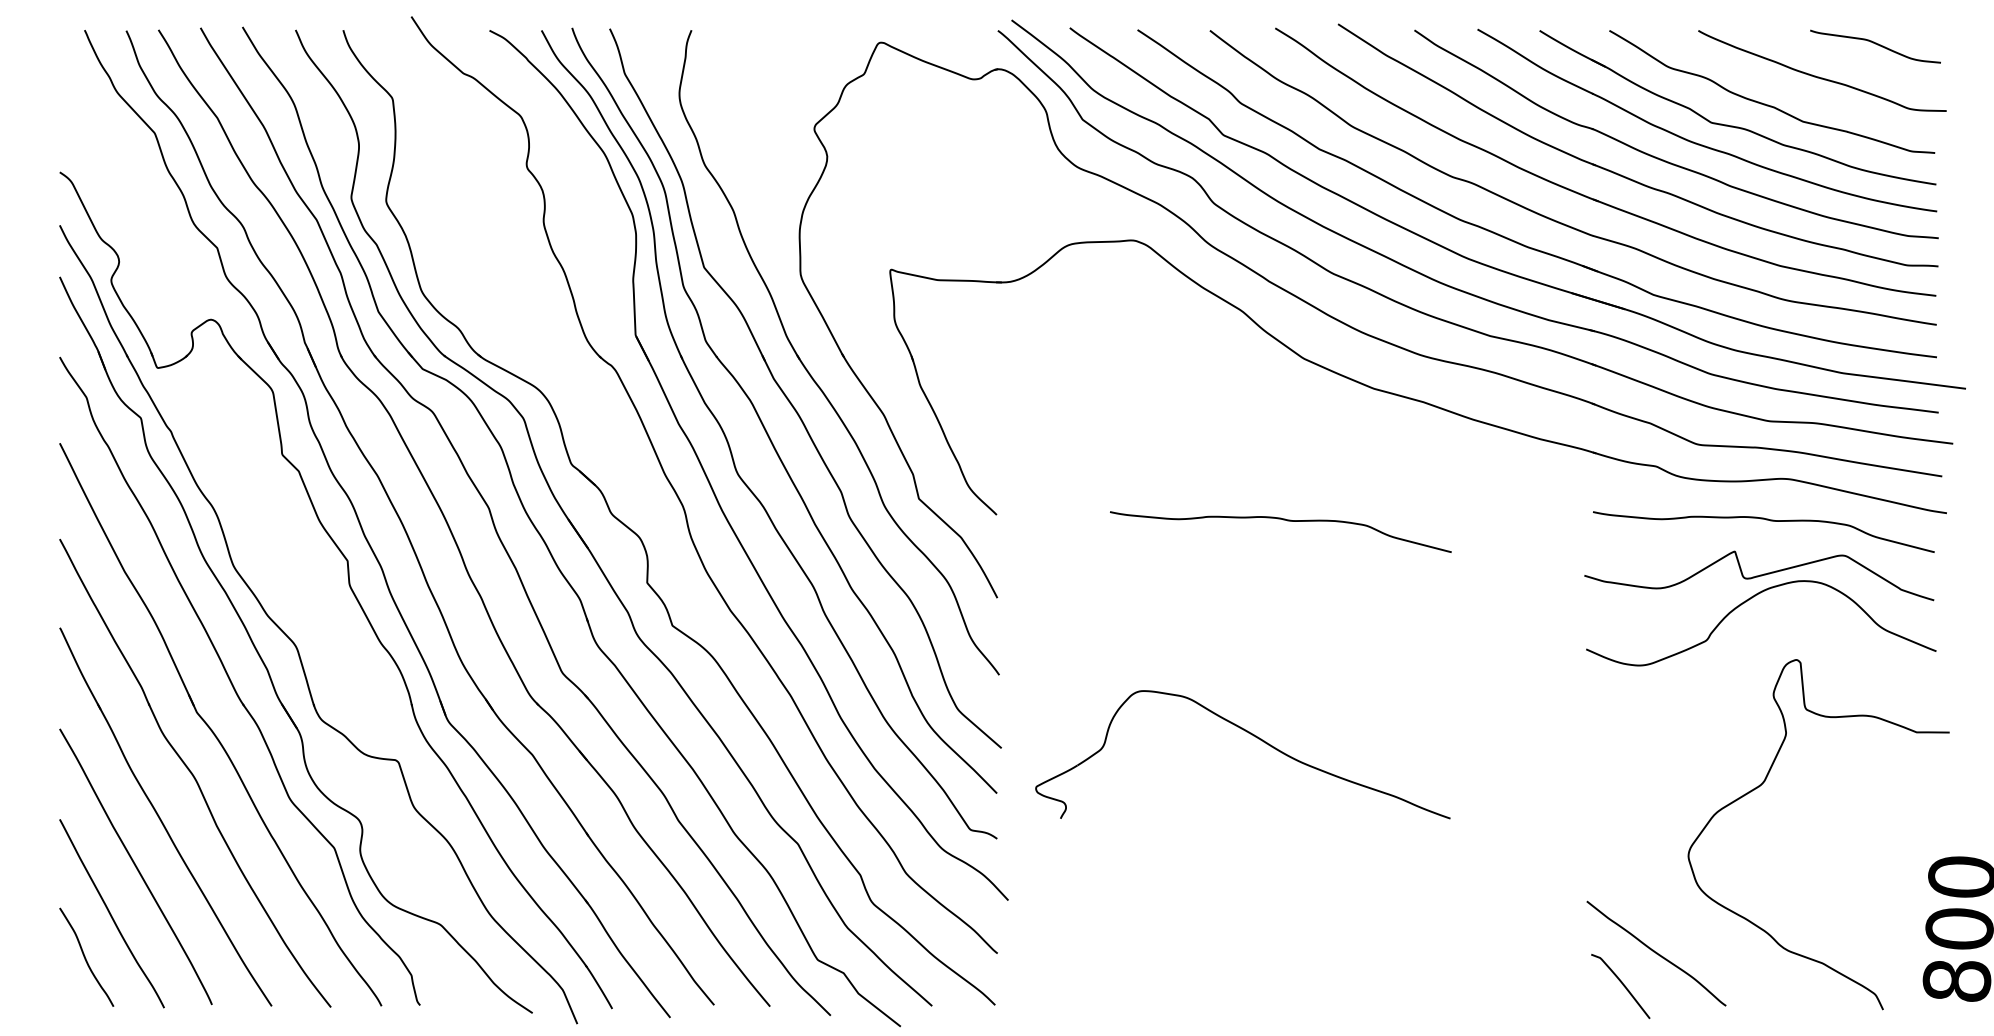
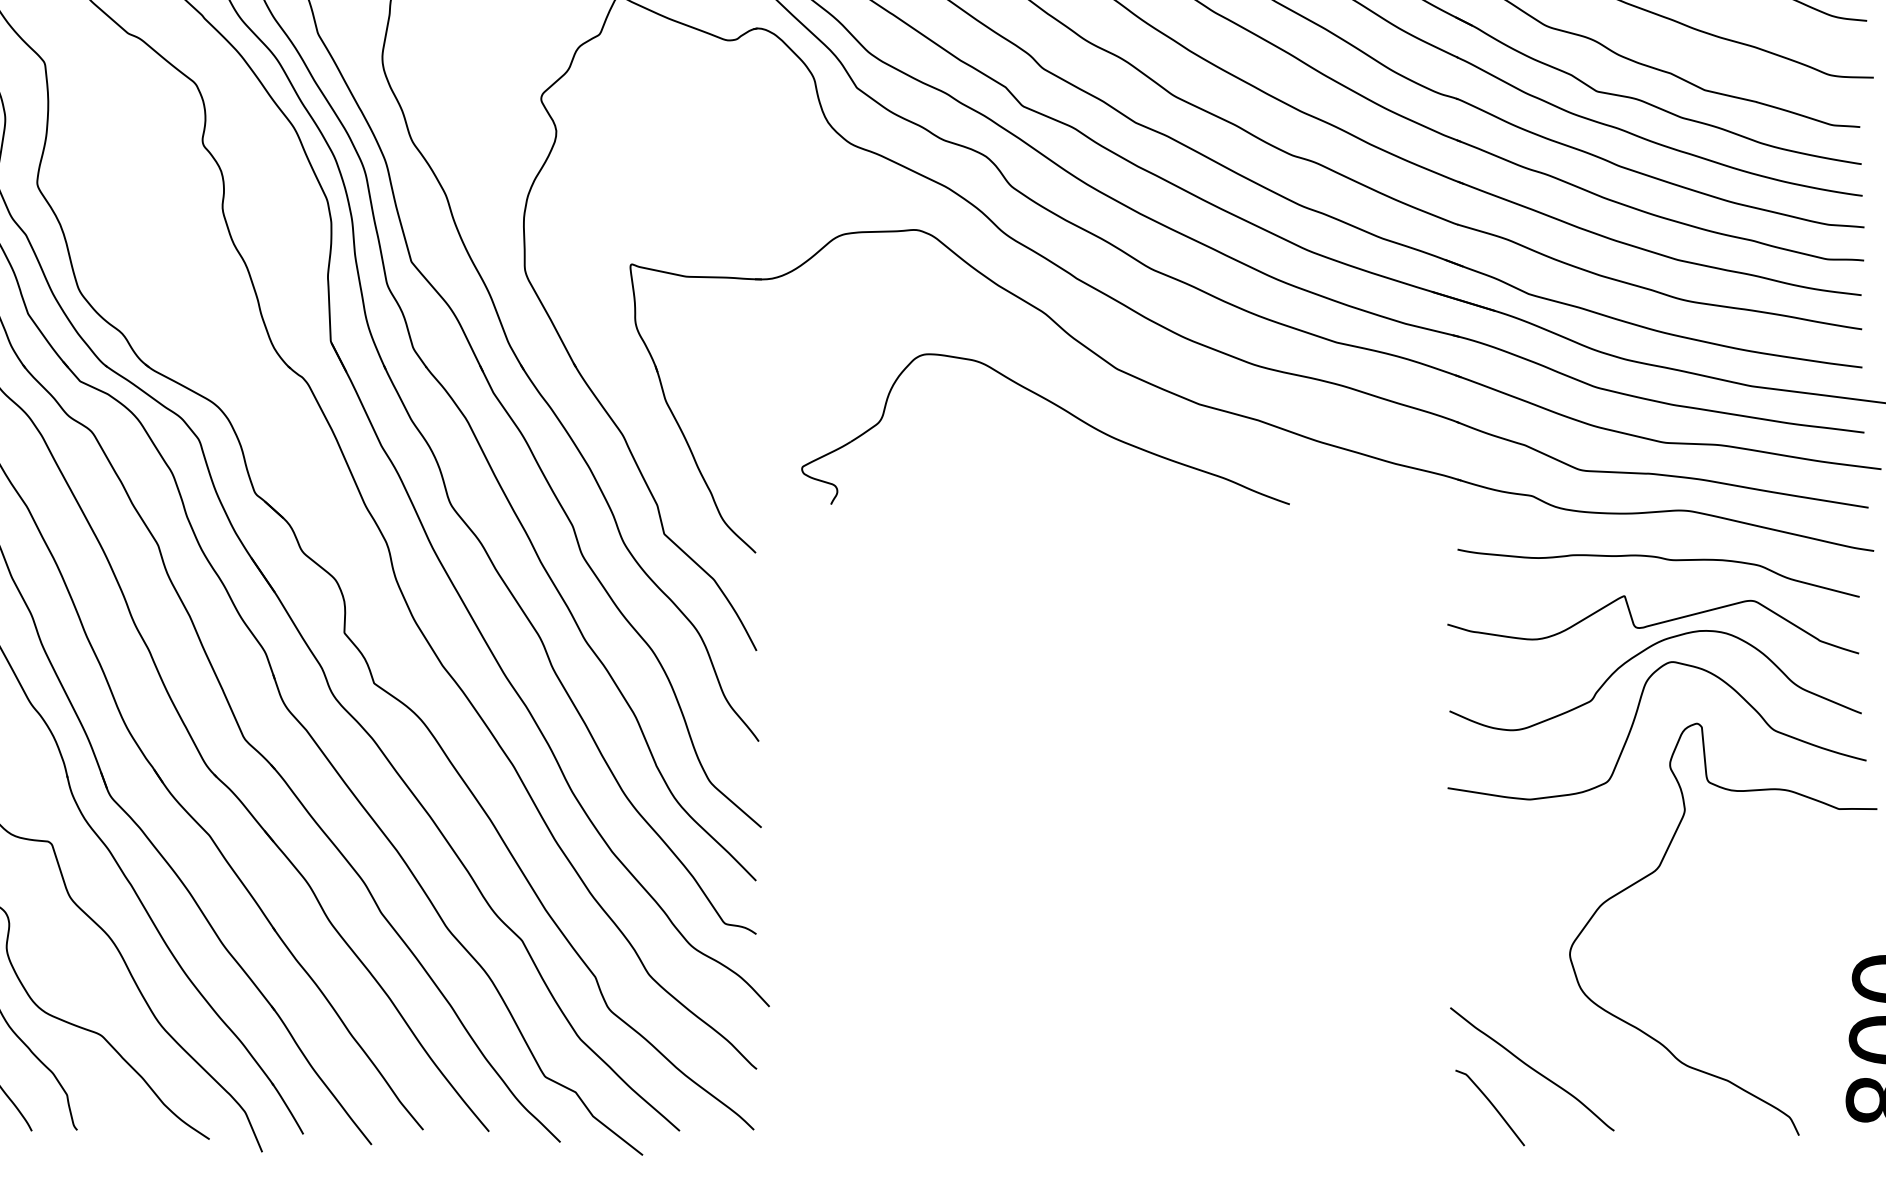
curve: (1283, 520) -> (1093, 559), removed
curve: (1743, 659) -> (1634, 723), added
part: (1253, 736) -> (1057, 407), moved

